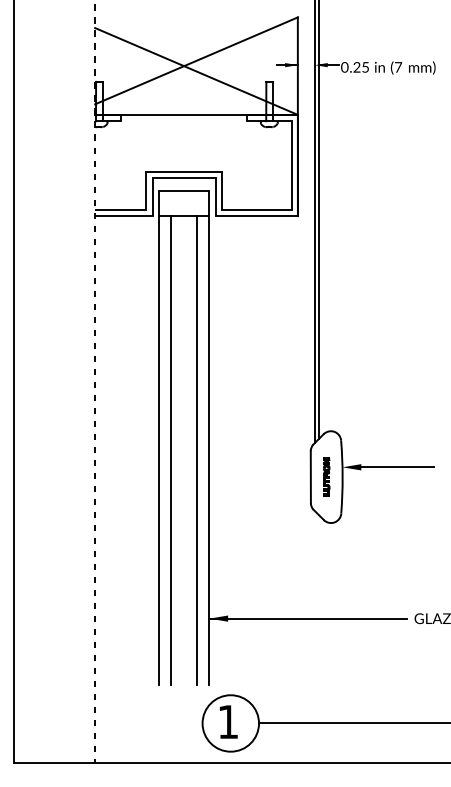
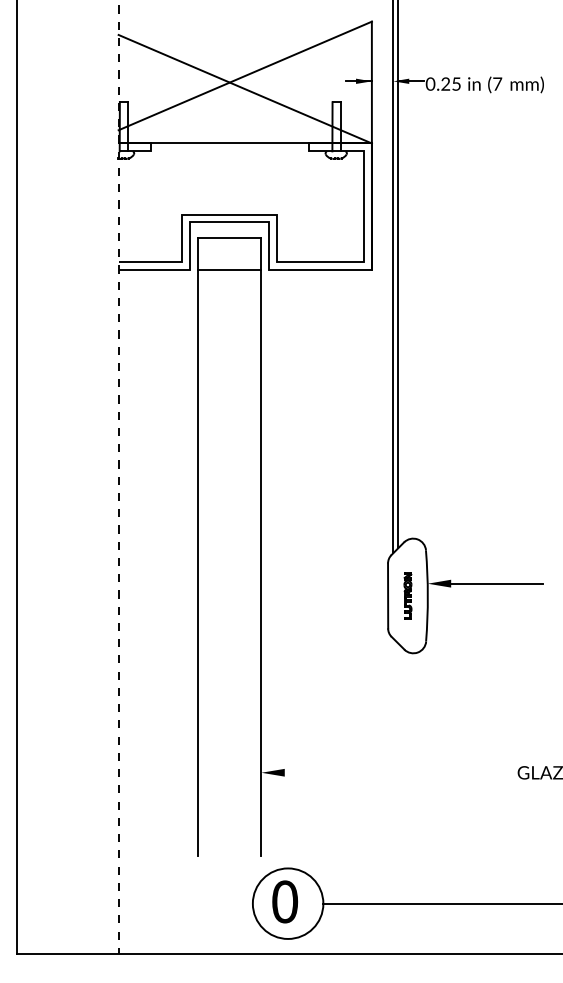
line: (171, 450) -> (213, 562), removed
line: (196, 450) -> (245, 562), removed
line: (307, 618) -> (384, 772), removed
text: (228, 721) -> (285, 901), 1 -> 0

